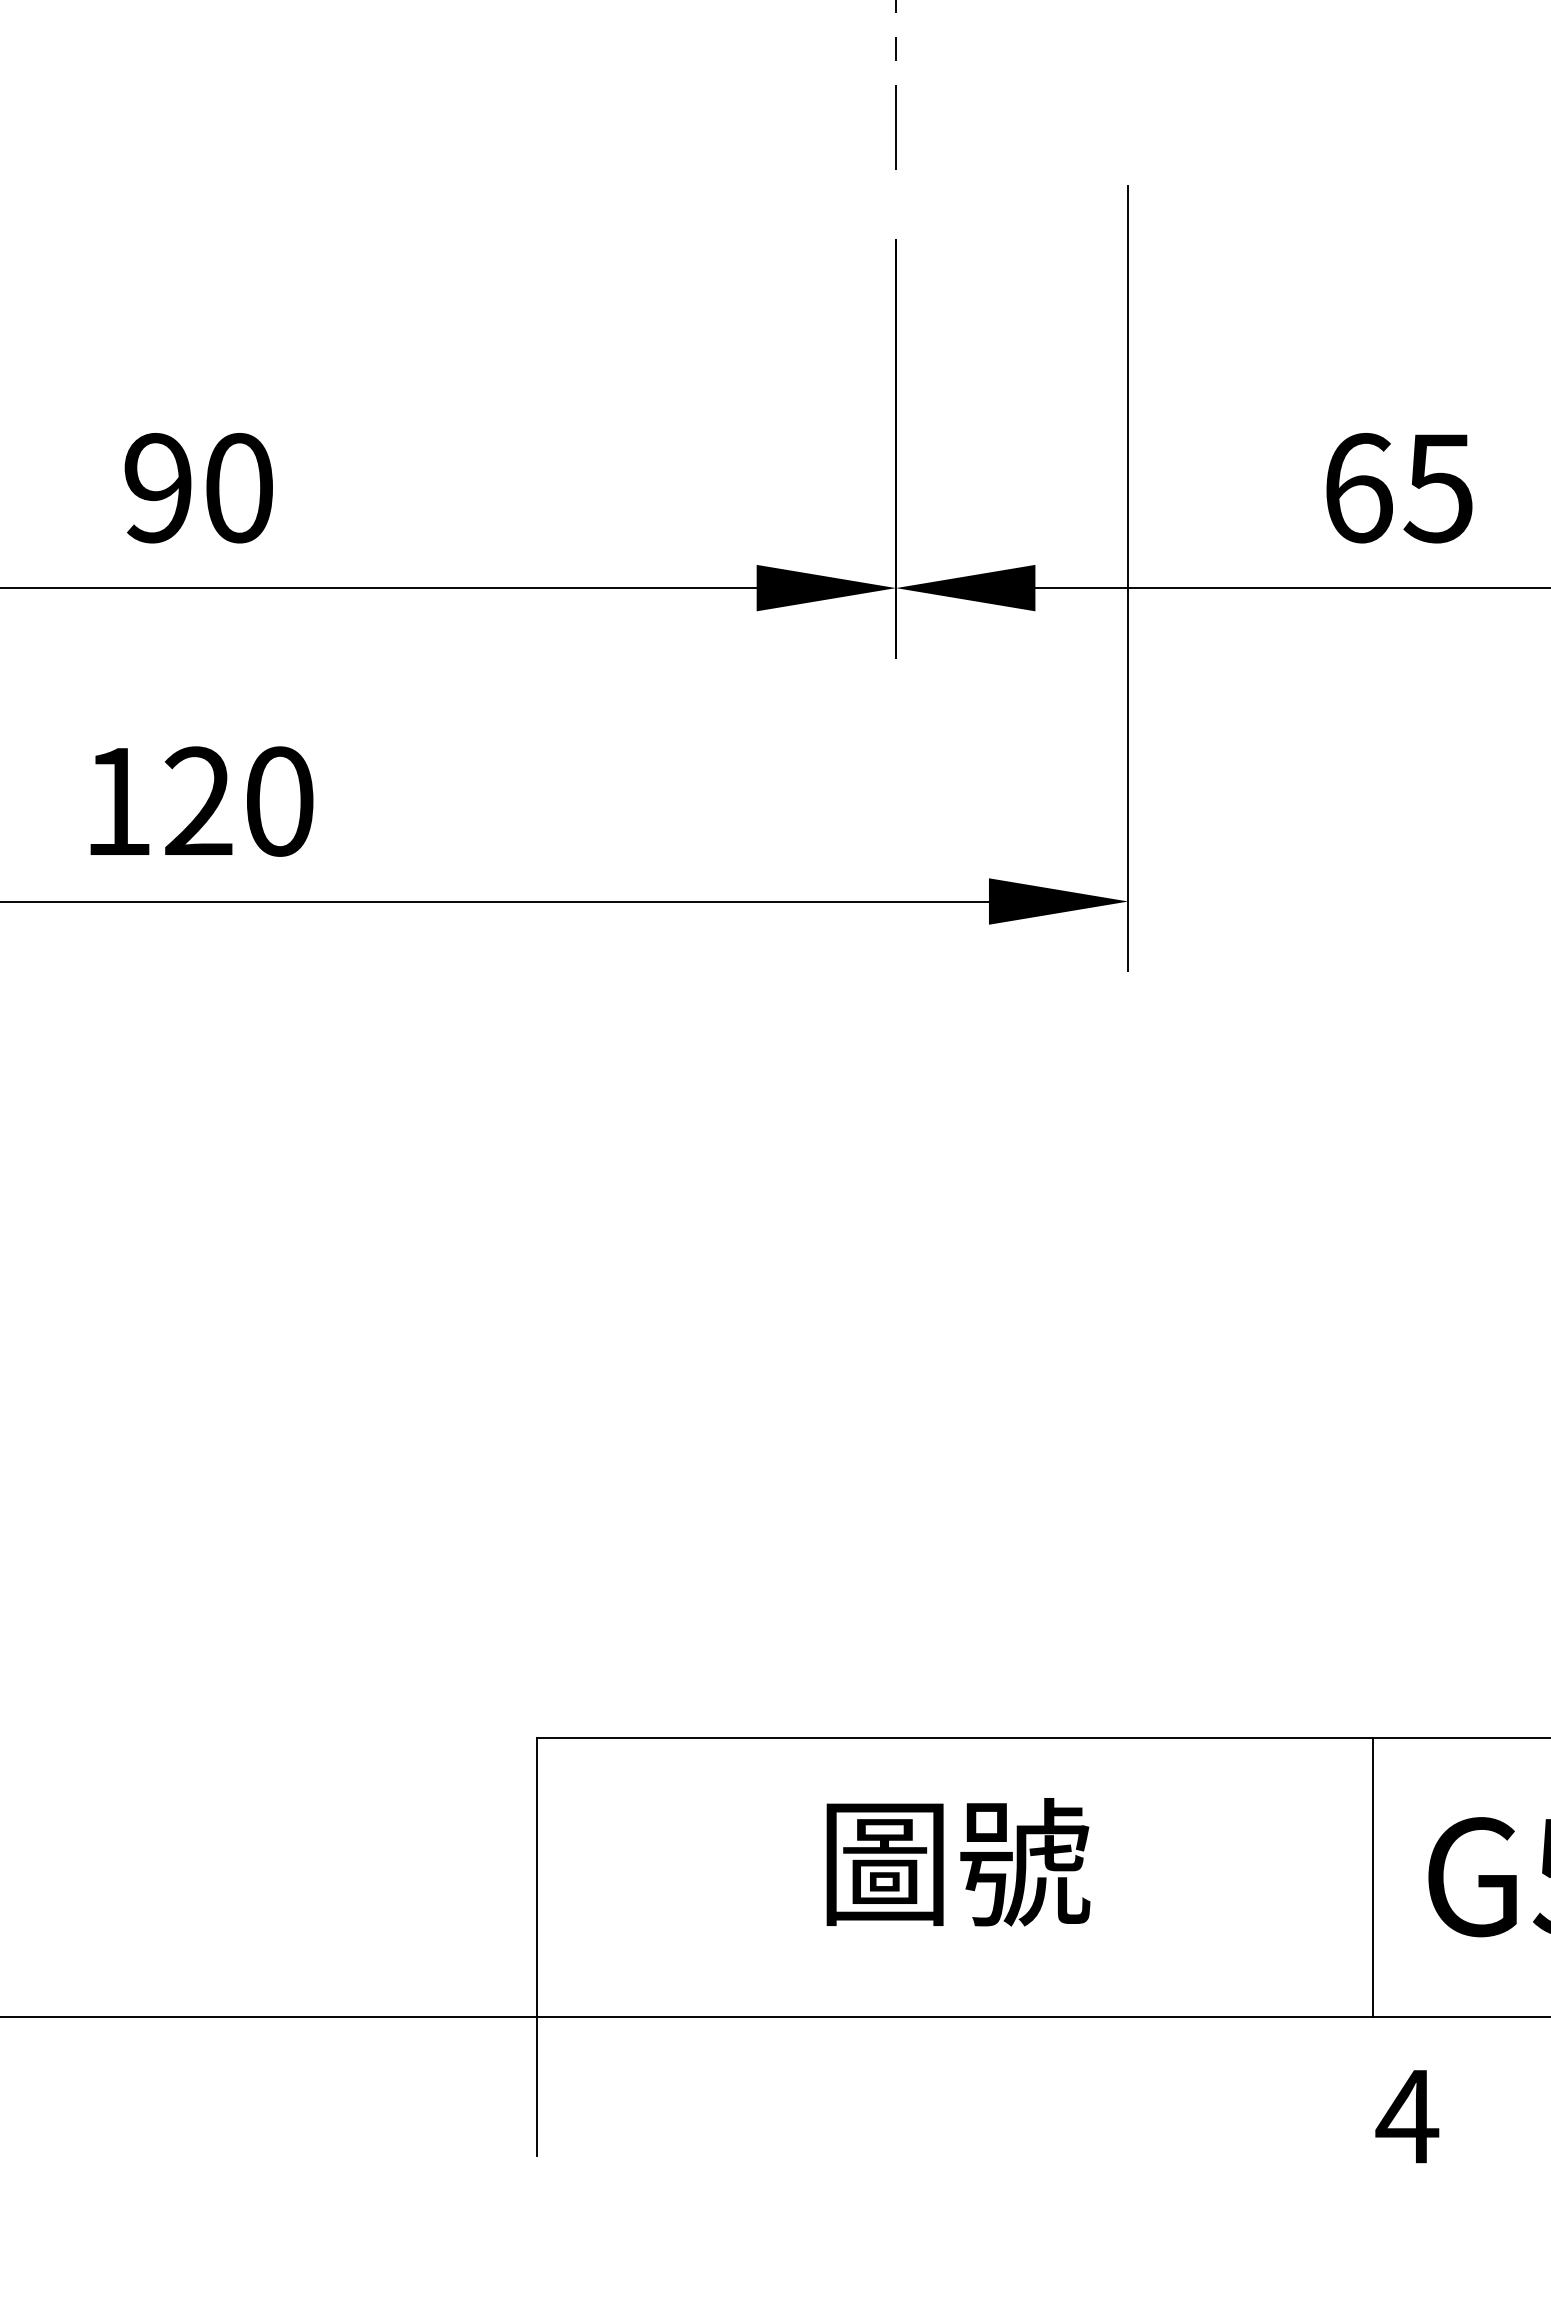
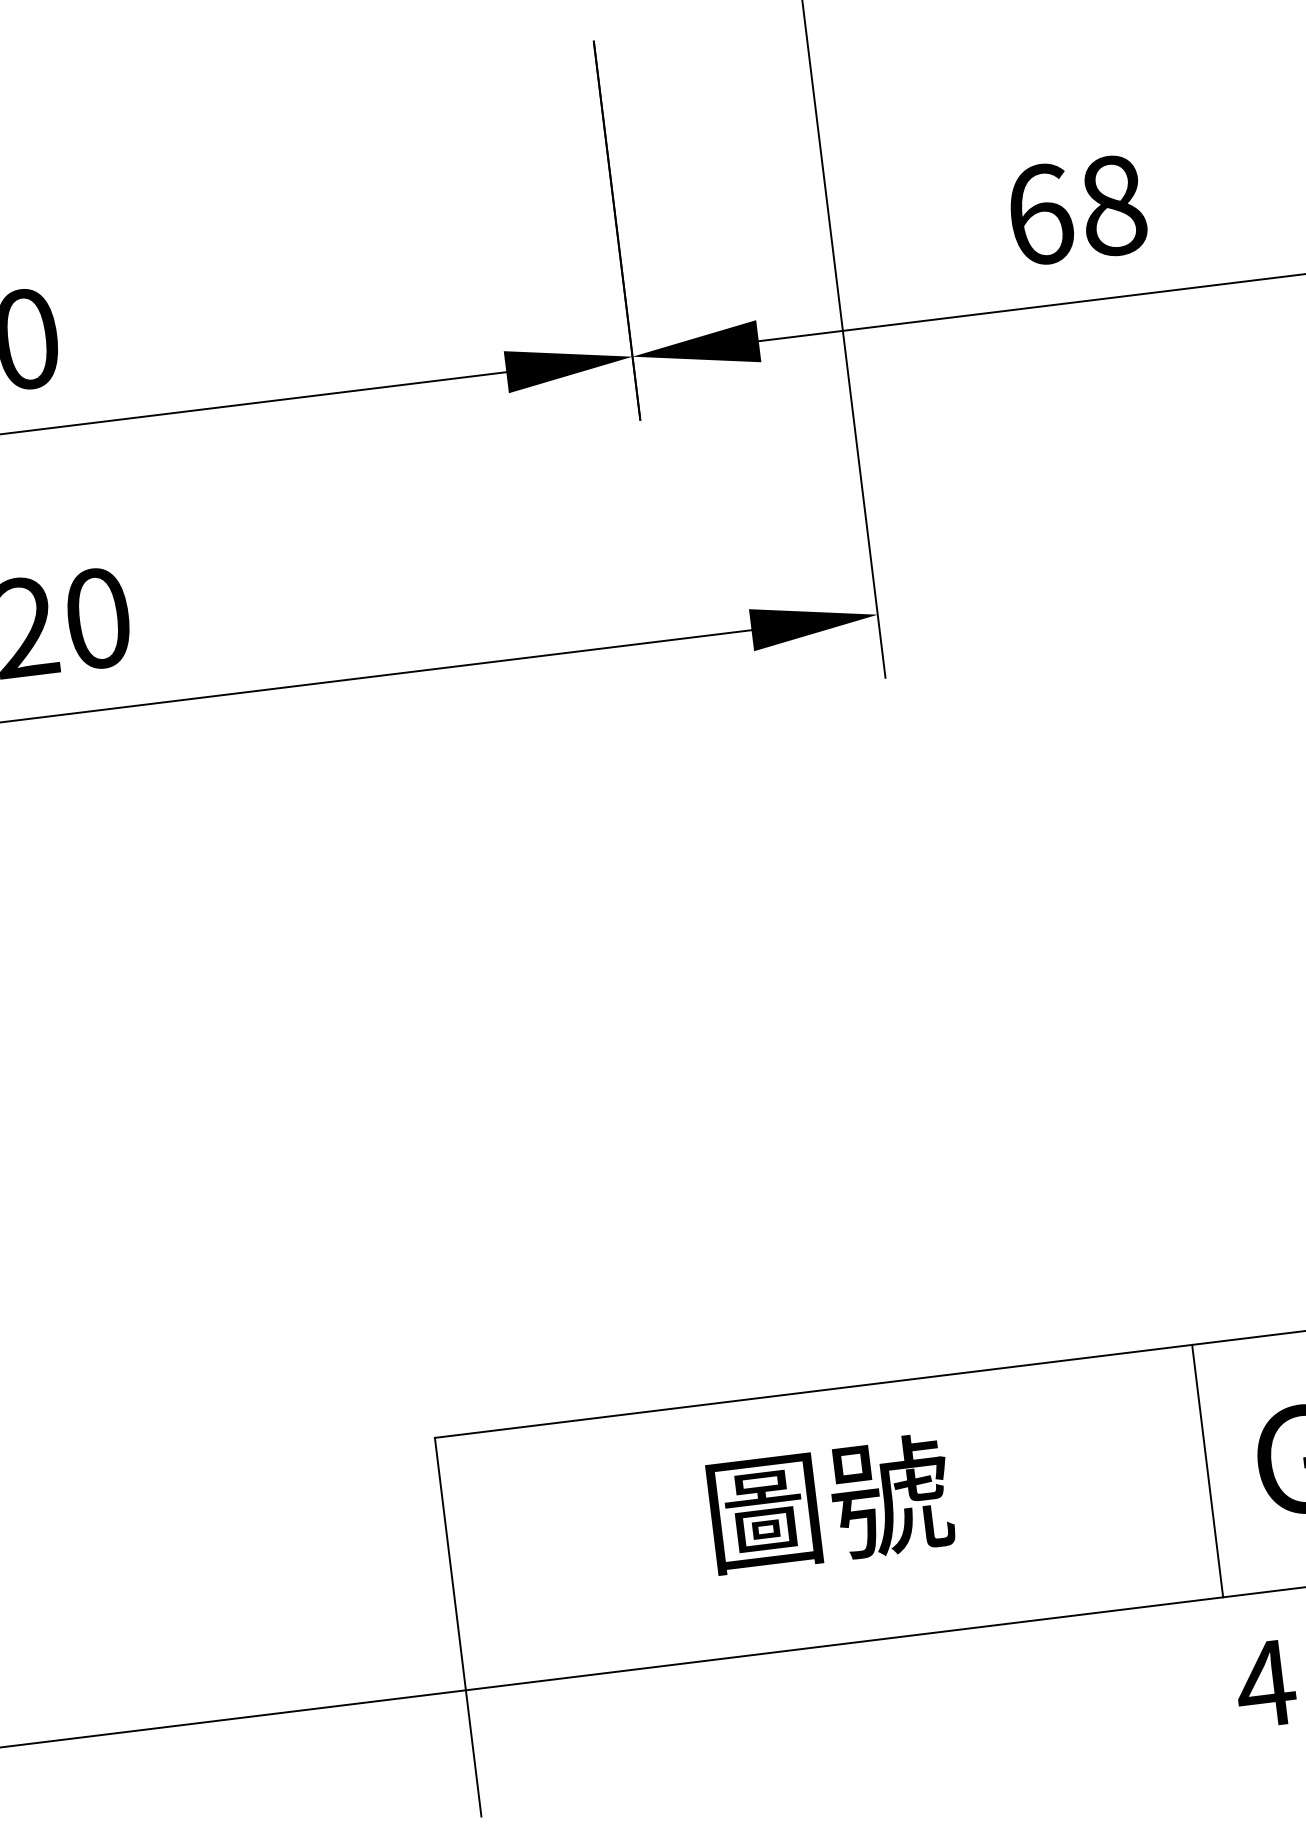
text: (1438, 488) -> (1112, 206), 65 -> 68

